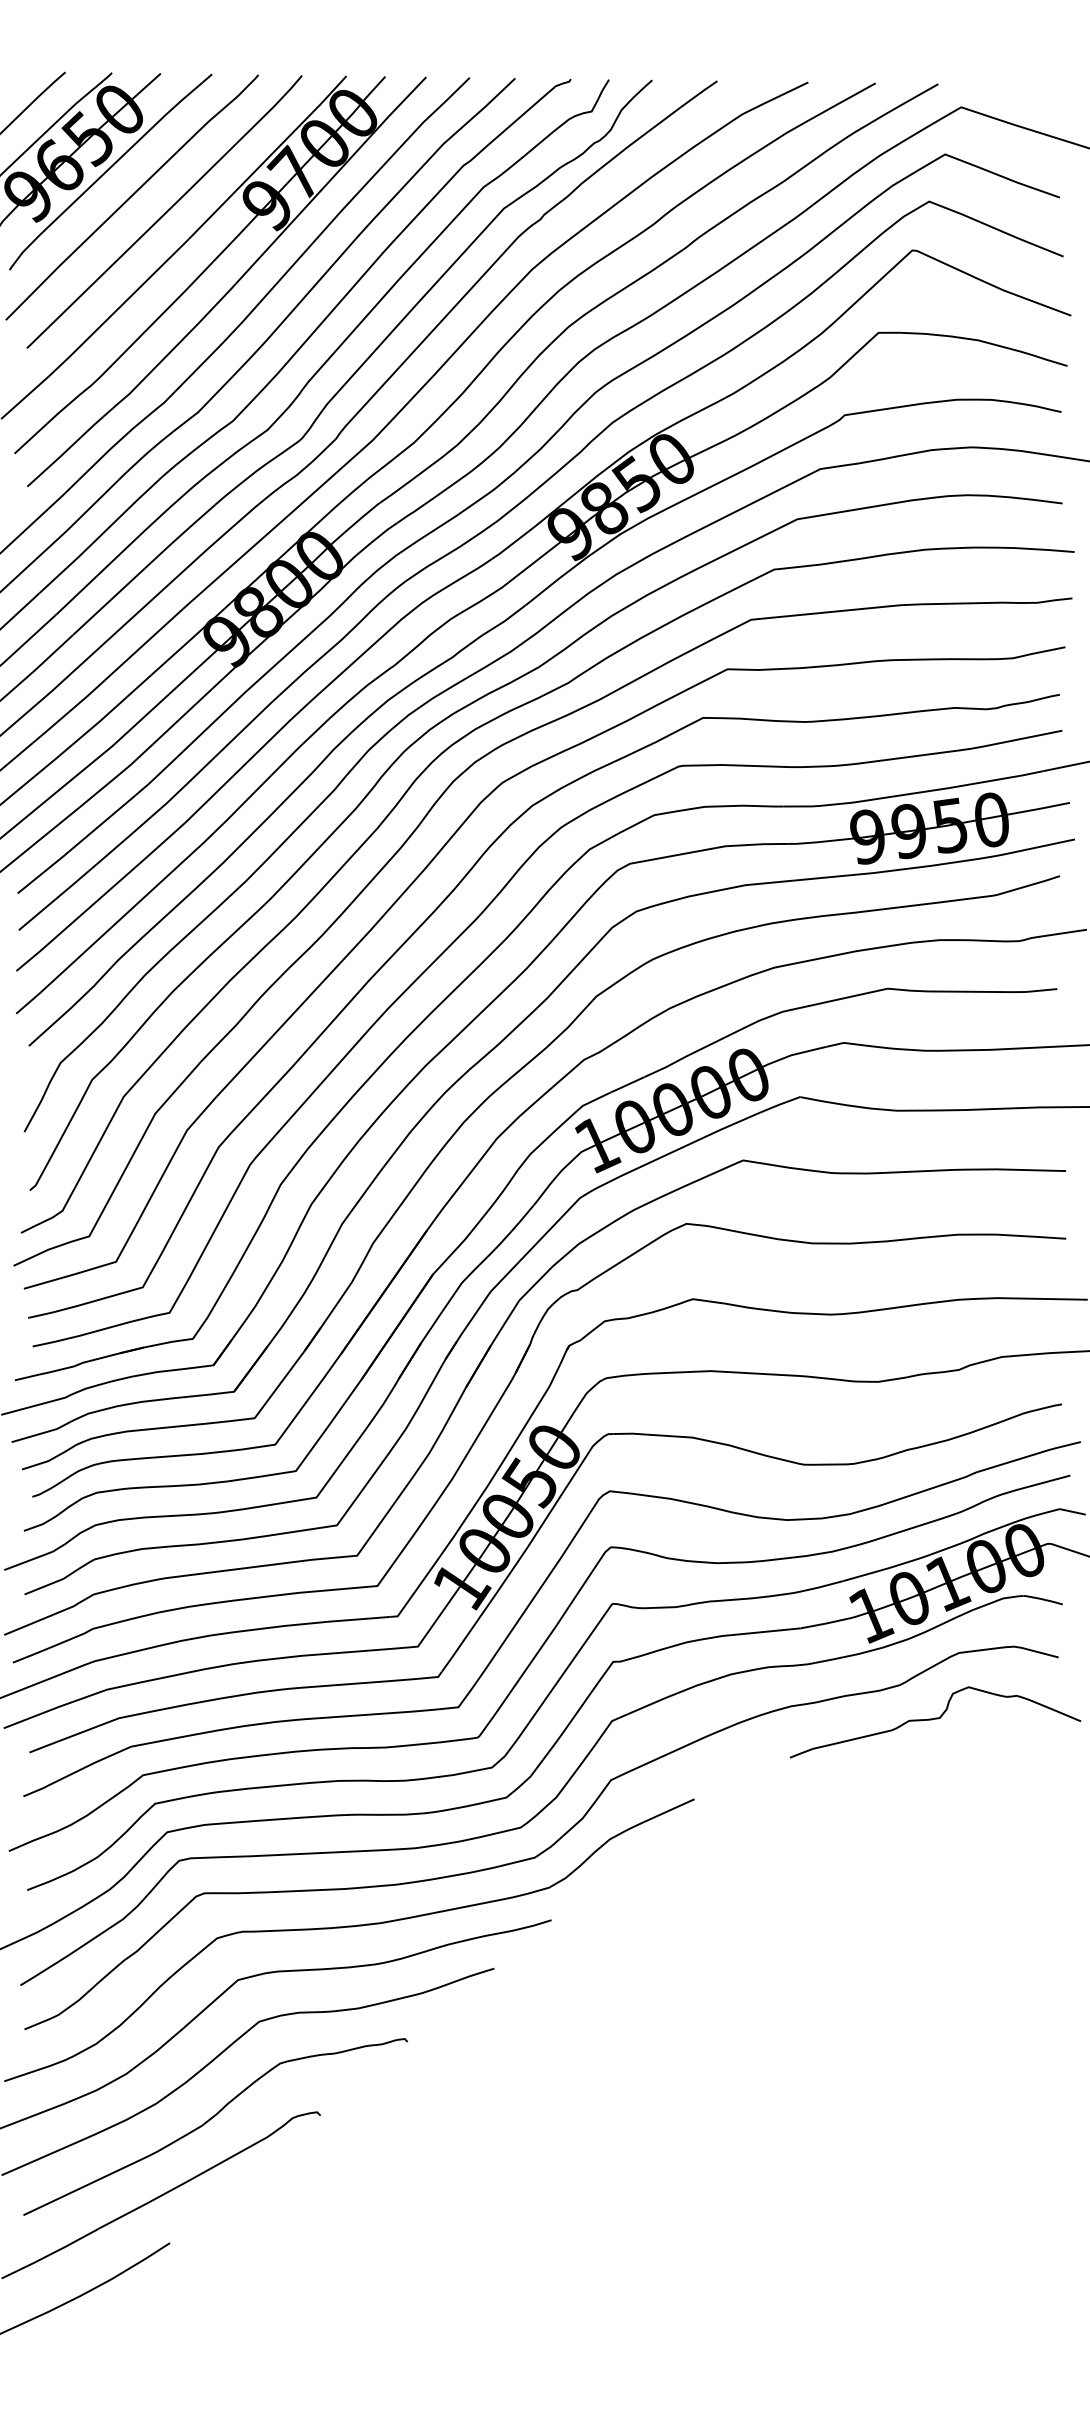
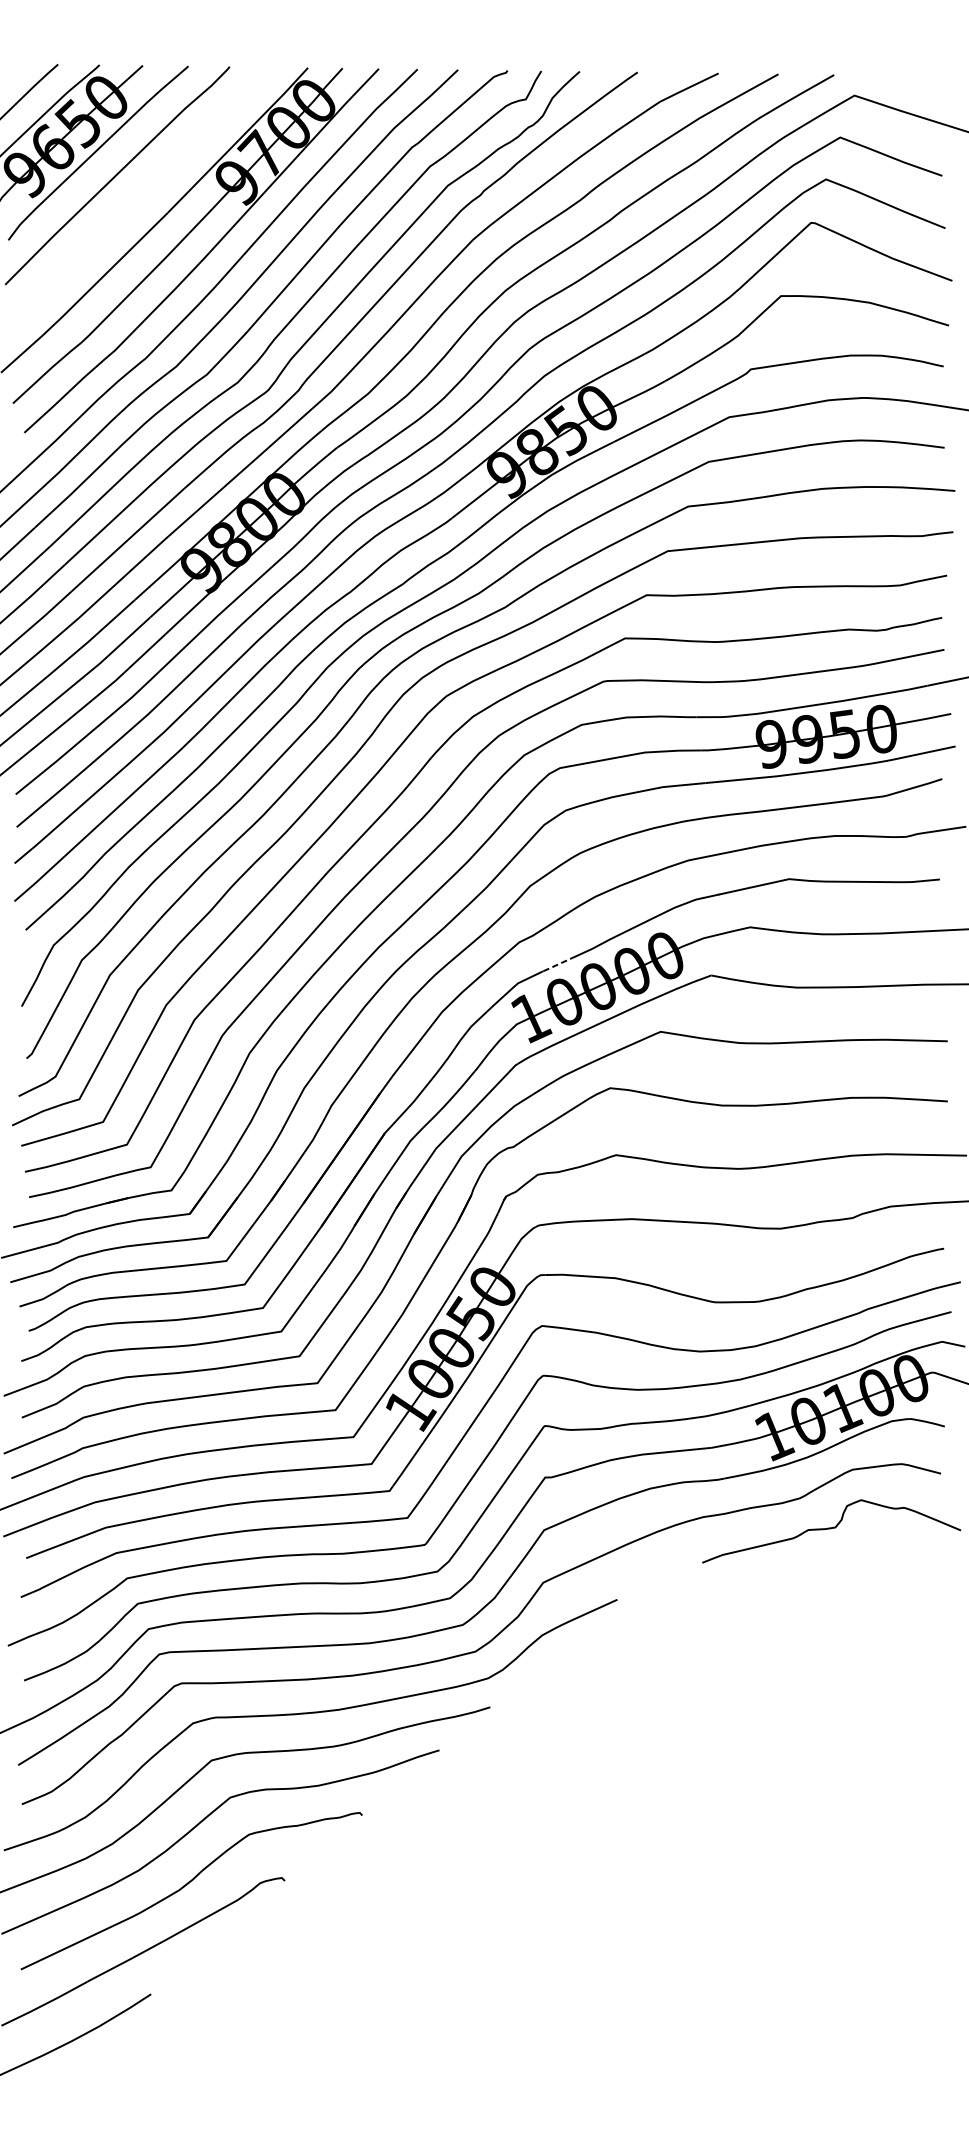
curve: (165, 211) -> (147, 188), removed
line: (627, 1084) -> (557, 964), solid -> dashed

